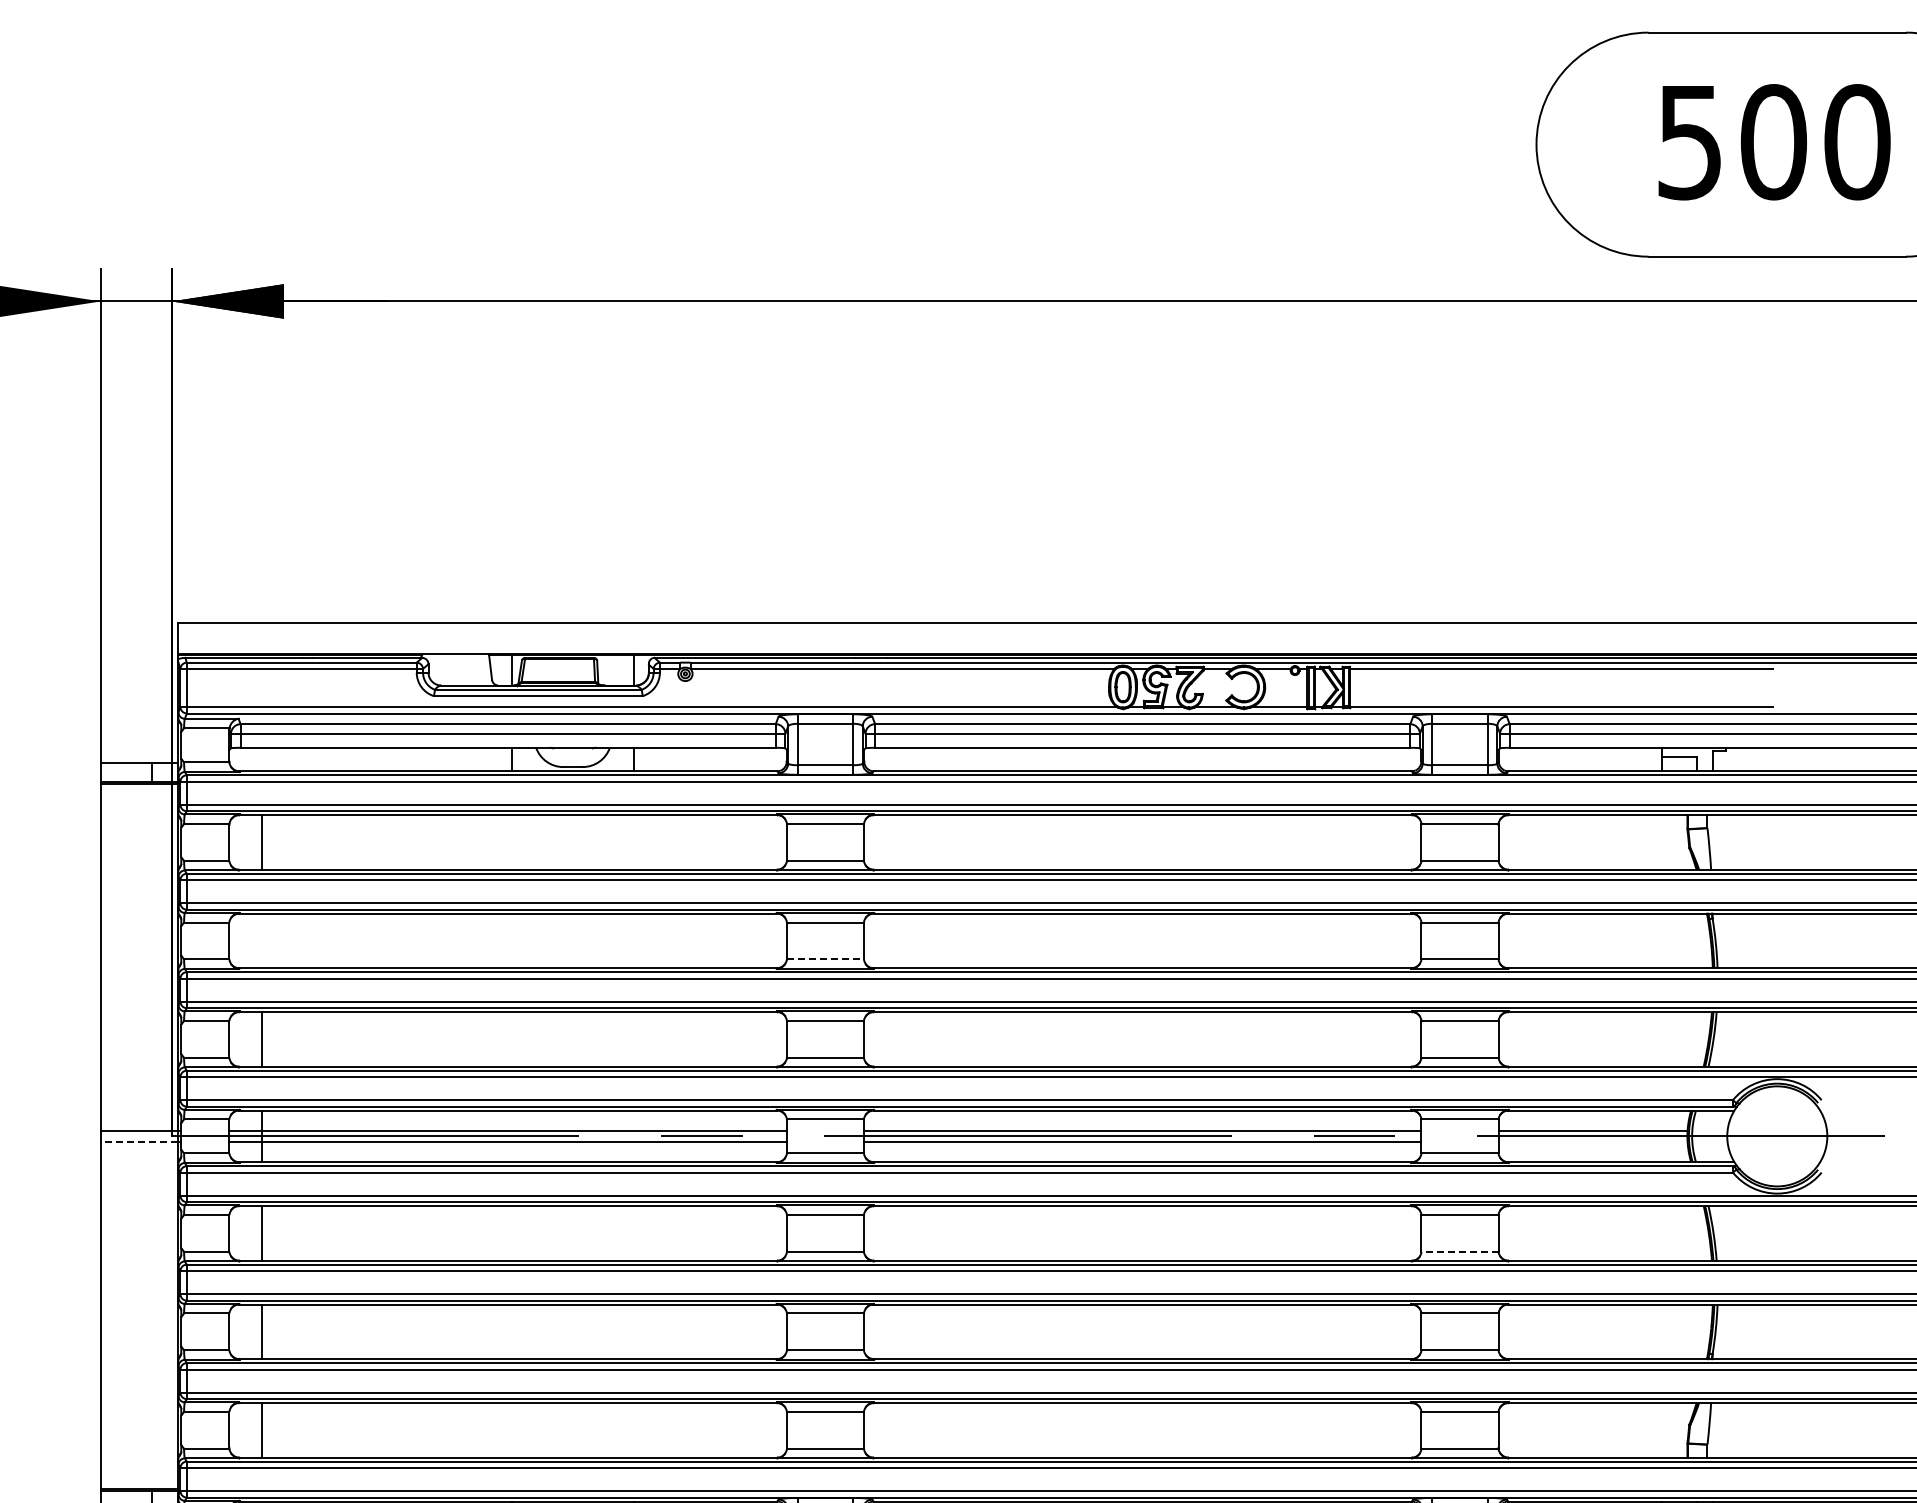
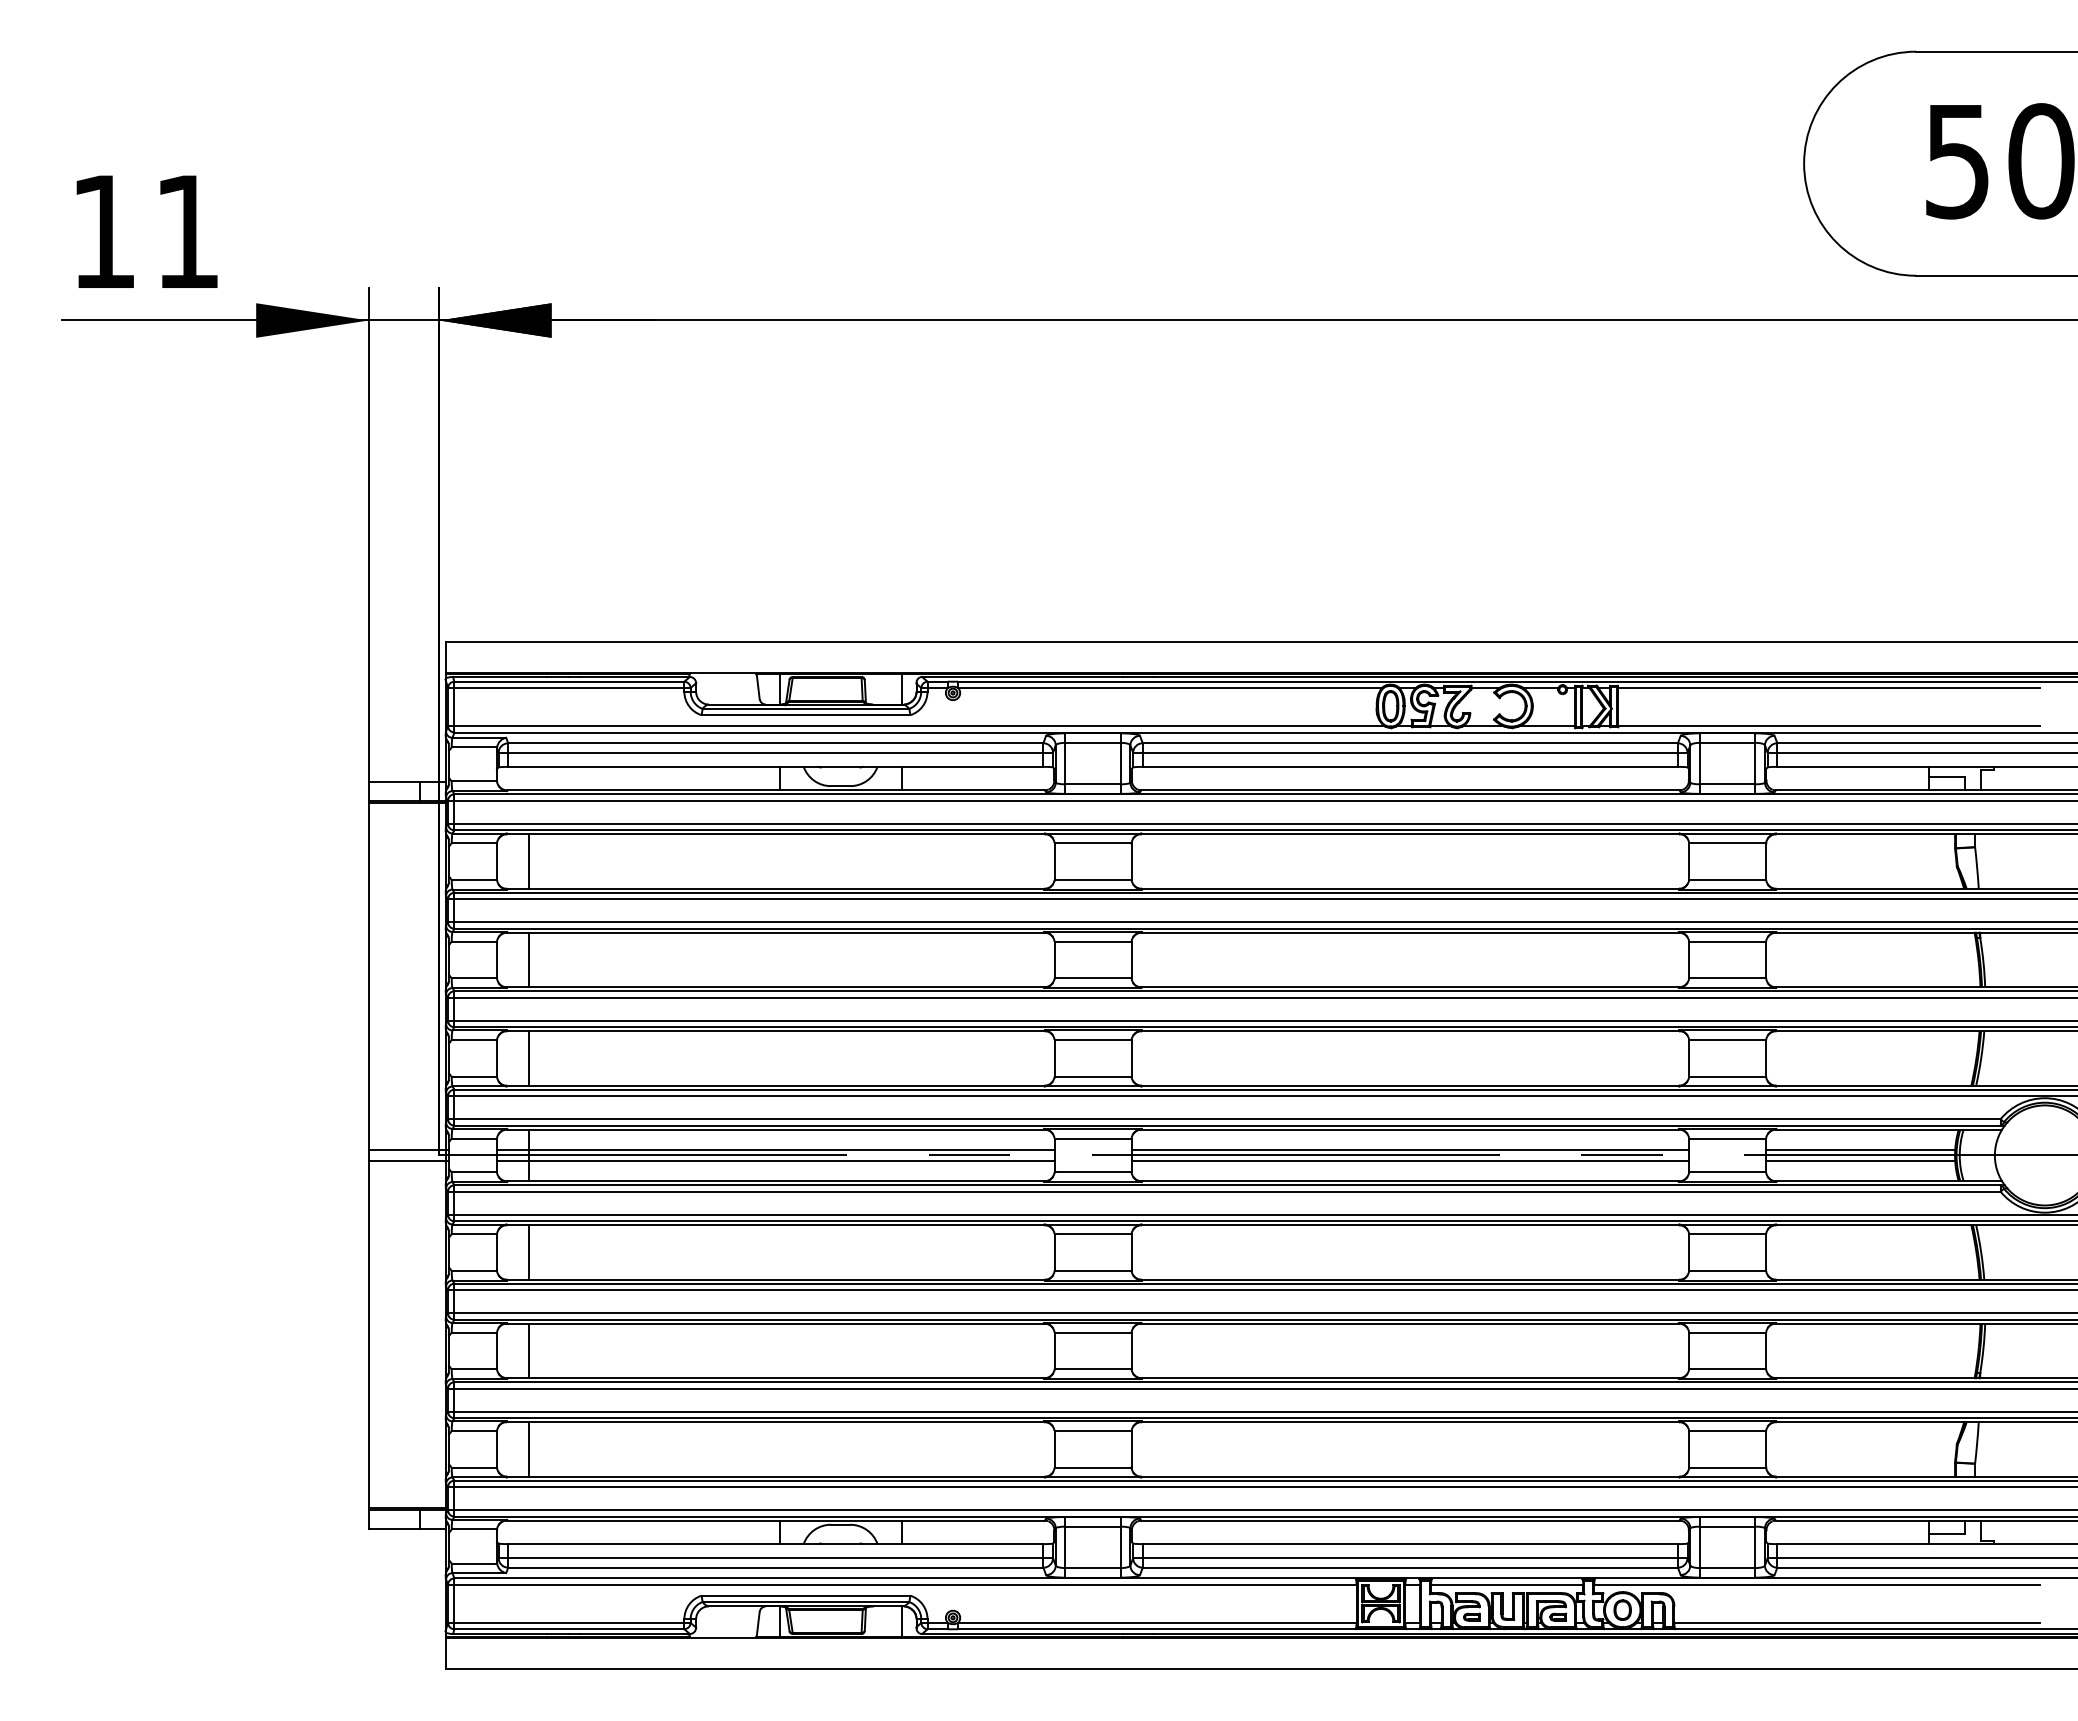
line: (261, 940) -> (529, 959), added
line: (825, 959) -> (1093, 978), dashed -> solid
line: (139, 1141) -> (407, 1160), dashed -> solid
line: (1592, 1141) -> (1860, 1160), added
line: (1459, 1251) -> (1727, 1270), dashed -> solid

